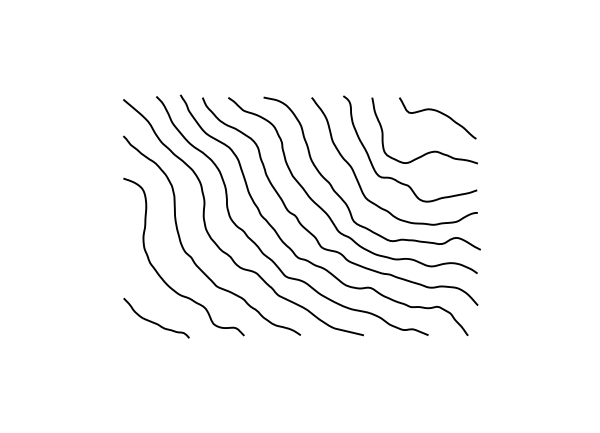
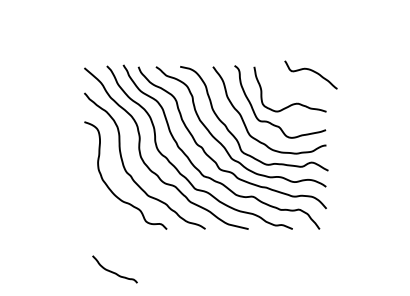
curve: (438, 113) -> (311, 71), moved
curve: (154, 321) -> (113, 271), moved

